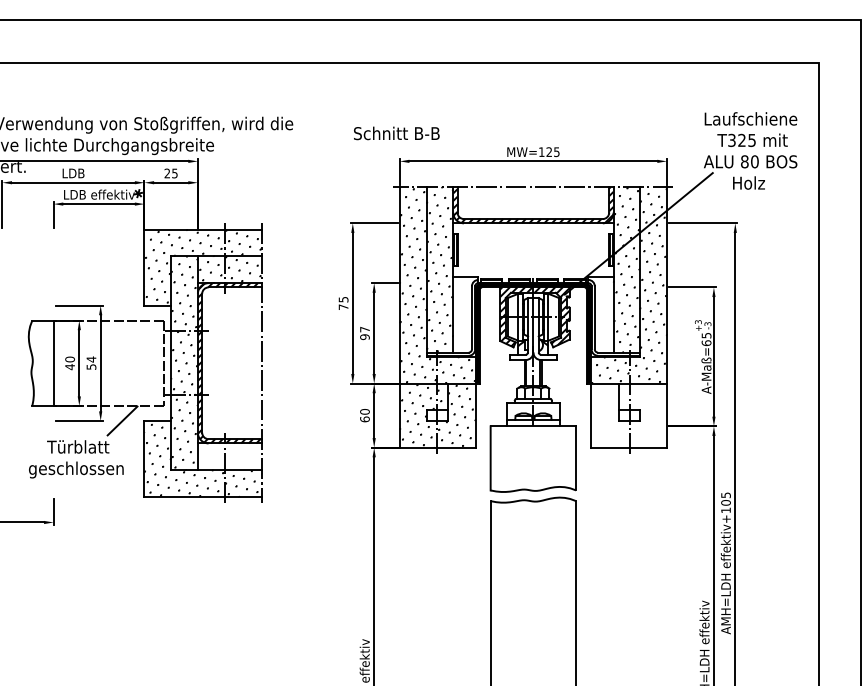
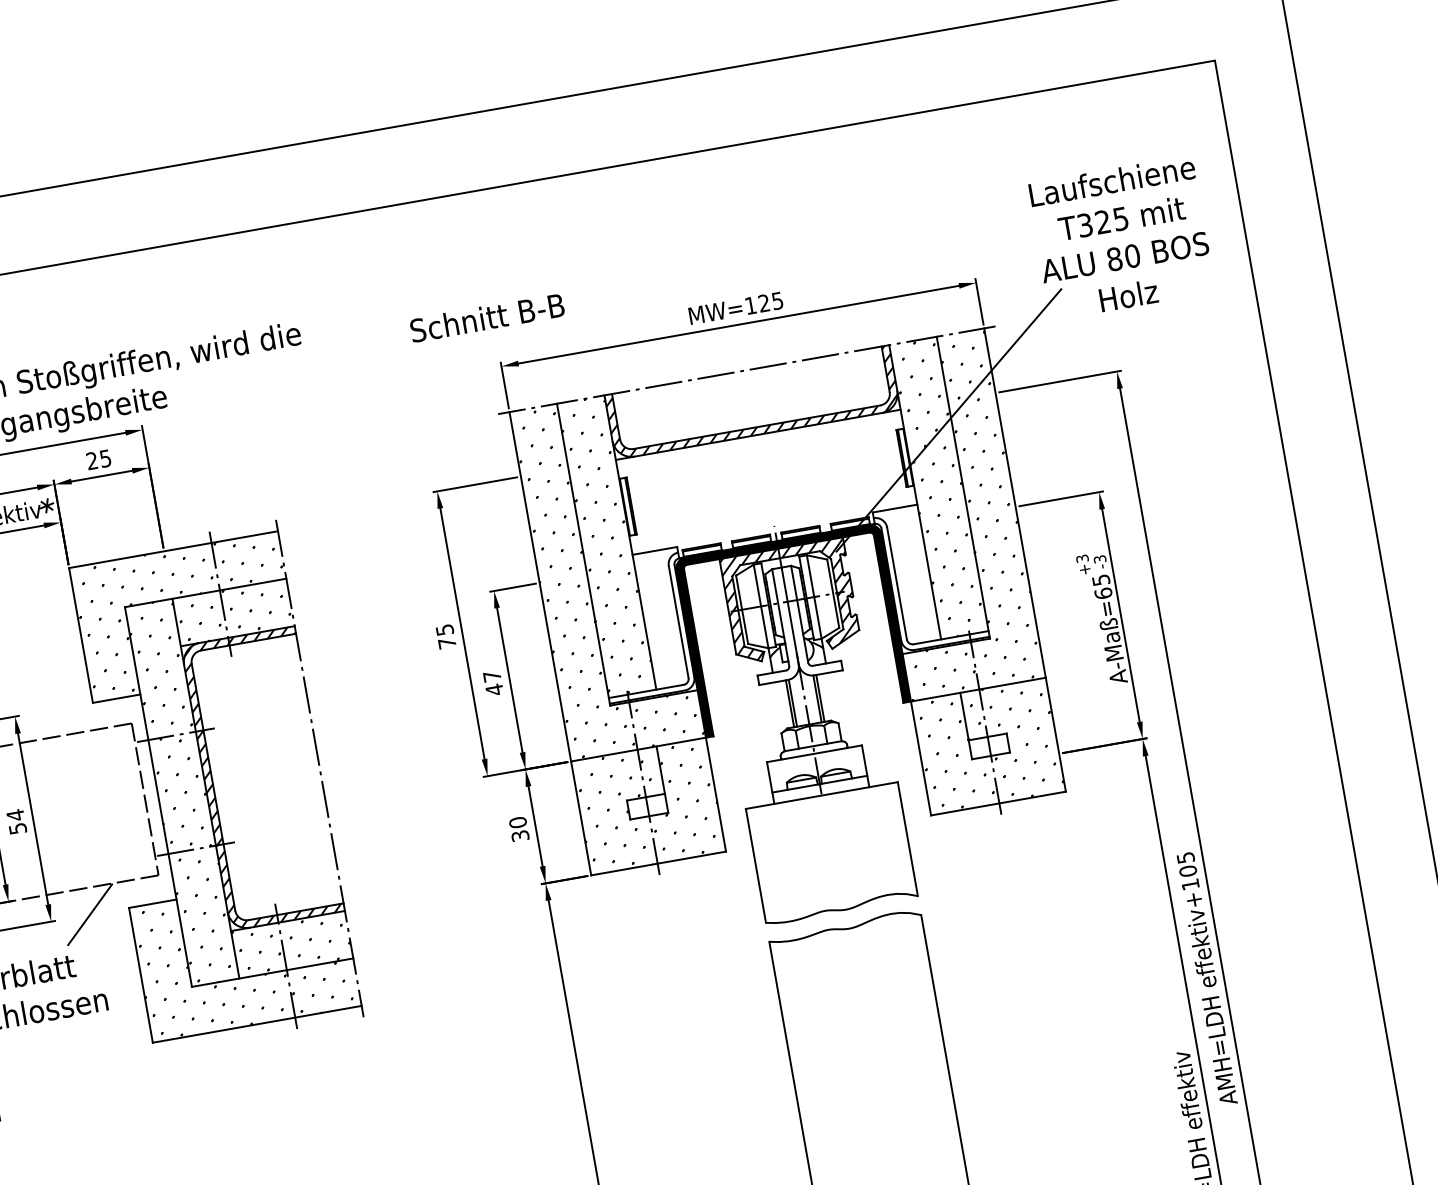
text: (364, 337) -> (493, 690), 97 -> 47
hatch: (628, 415) -> (987, 746), added
text: (364, 419) -> (519, 836), 60 -> 30
hatch: (229, 456) -> (291, 944), added

